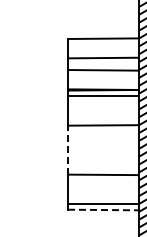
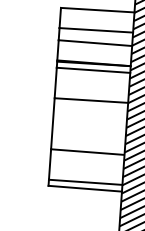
line: (68, 149) -> (53, 123), dashed -> solid
line: (103, 210) -> (85, 189), dashed -> solid

